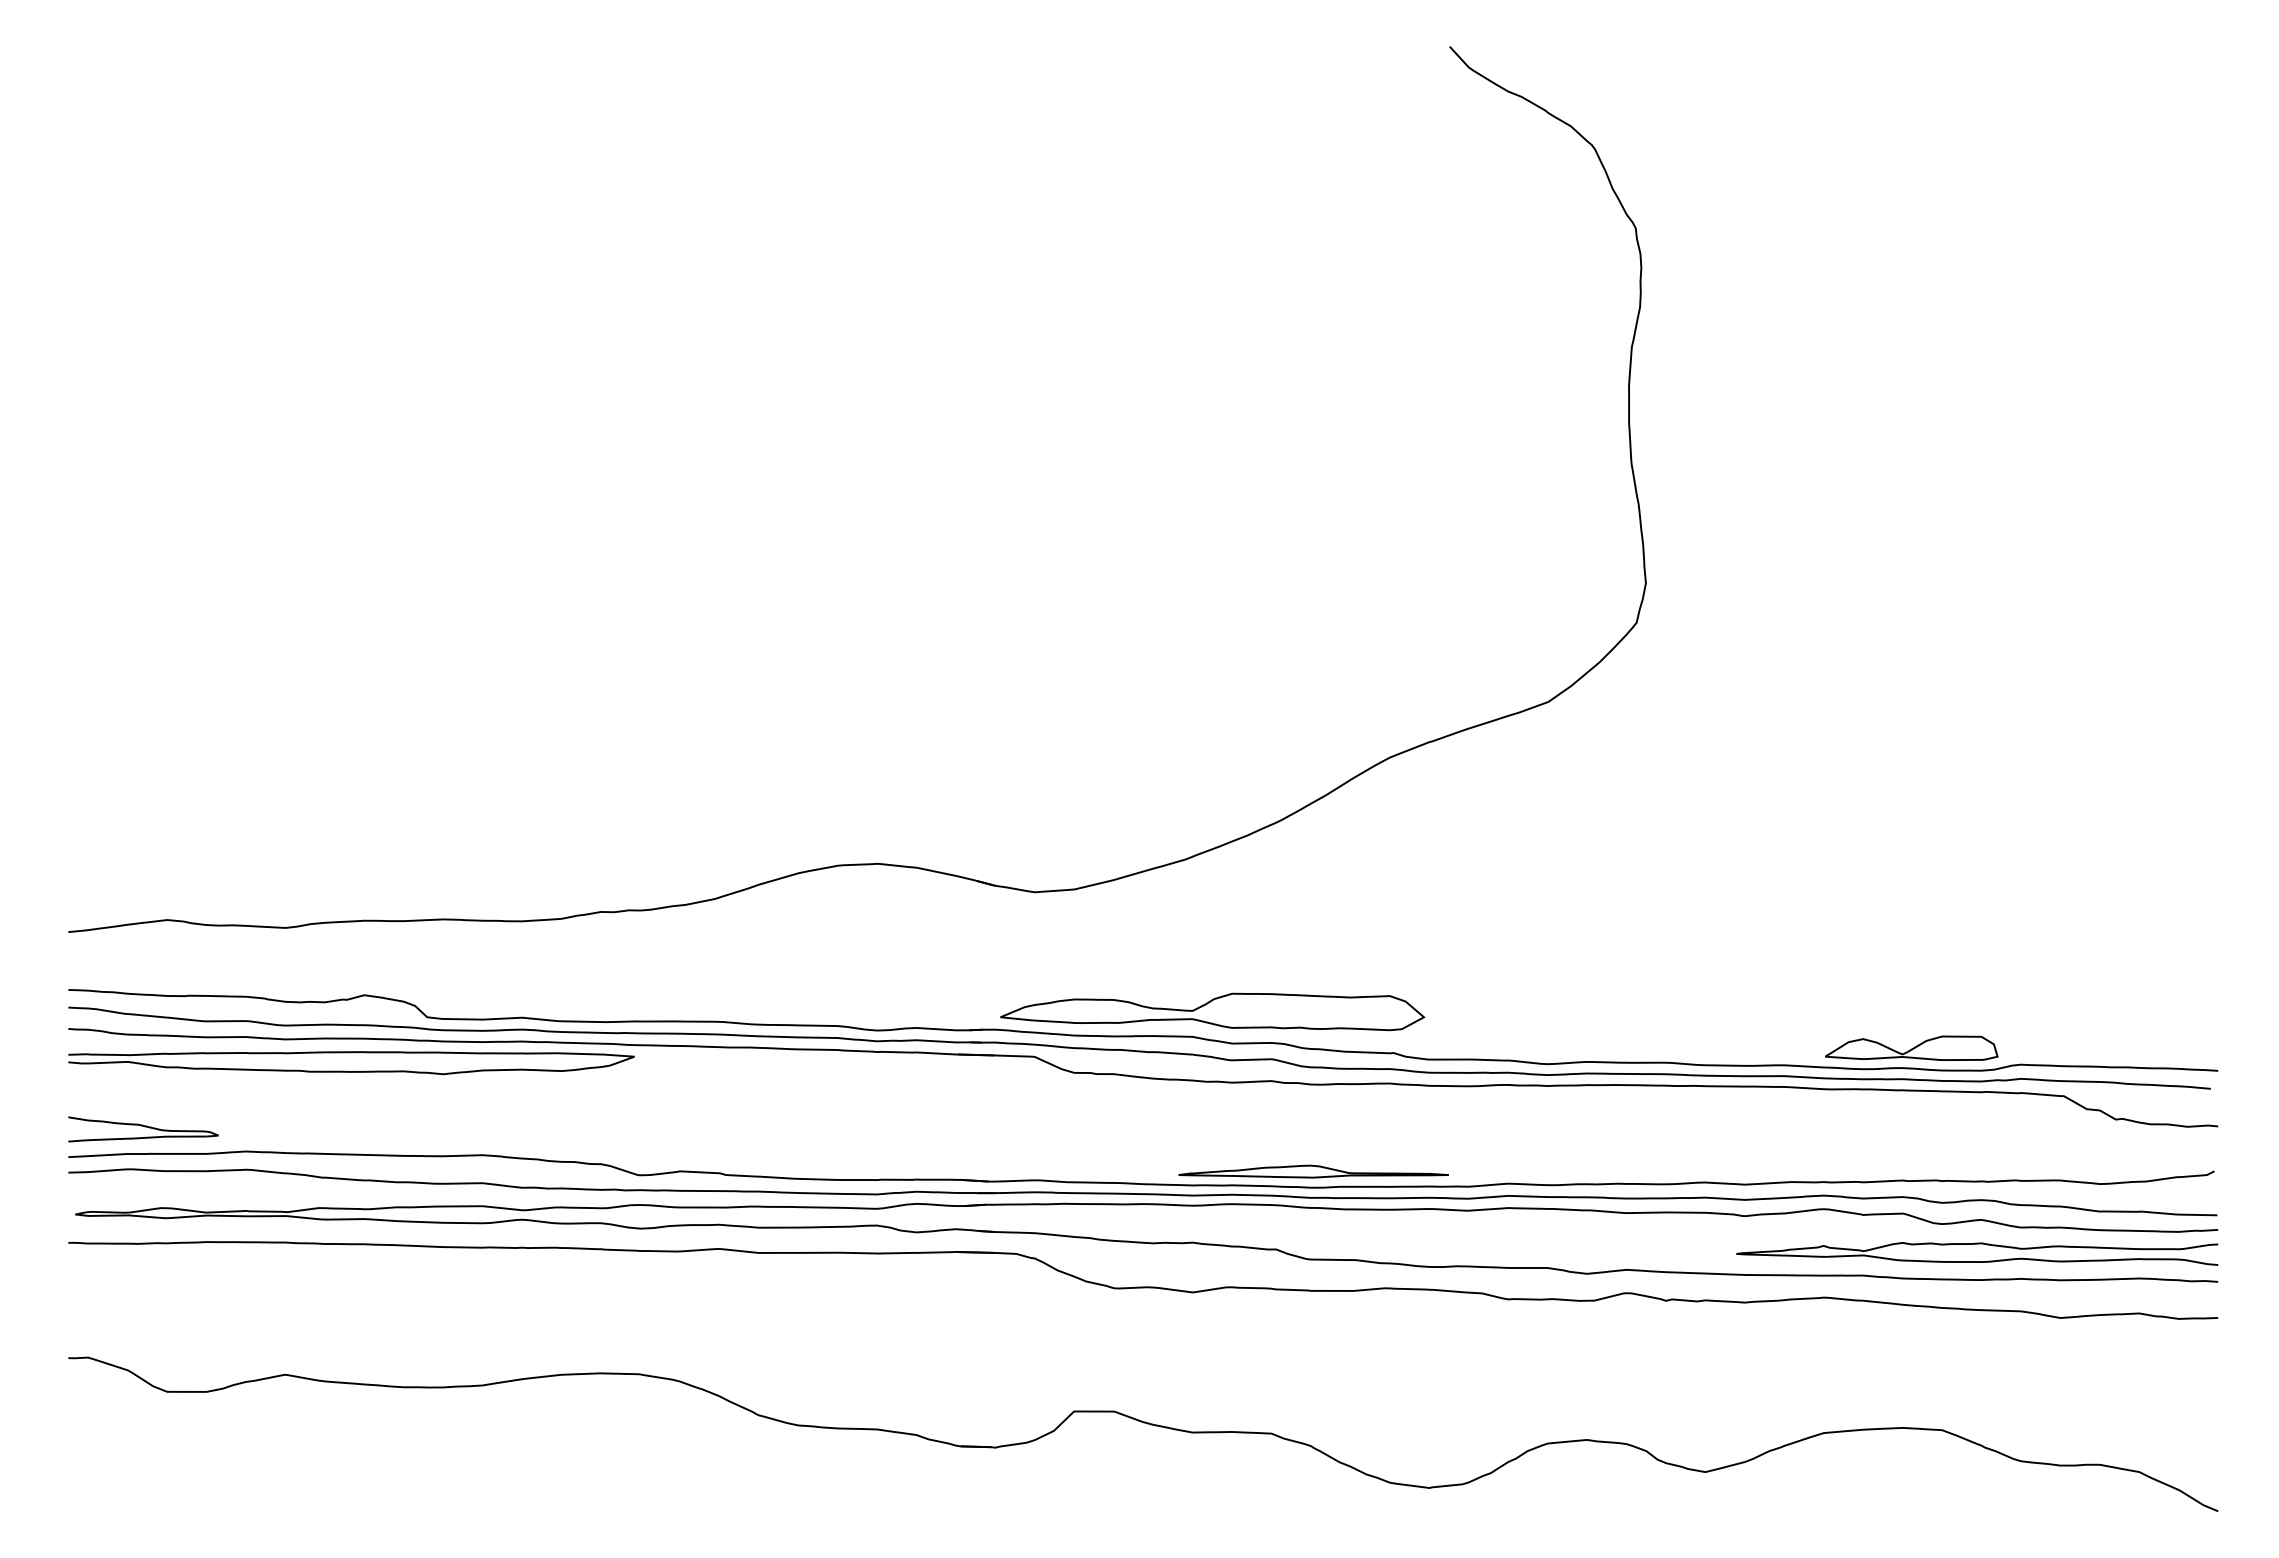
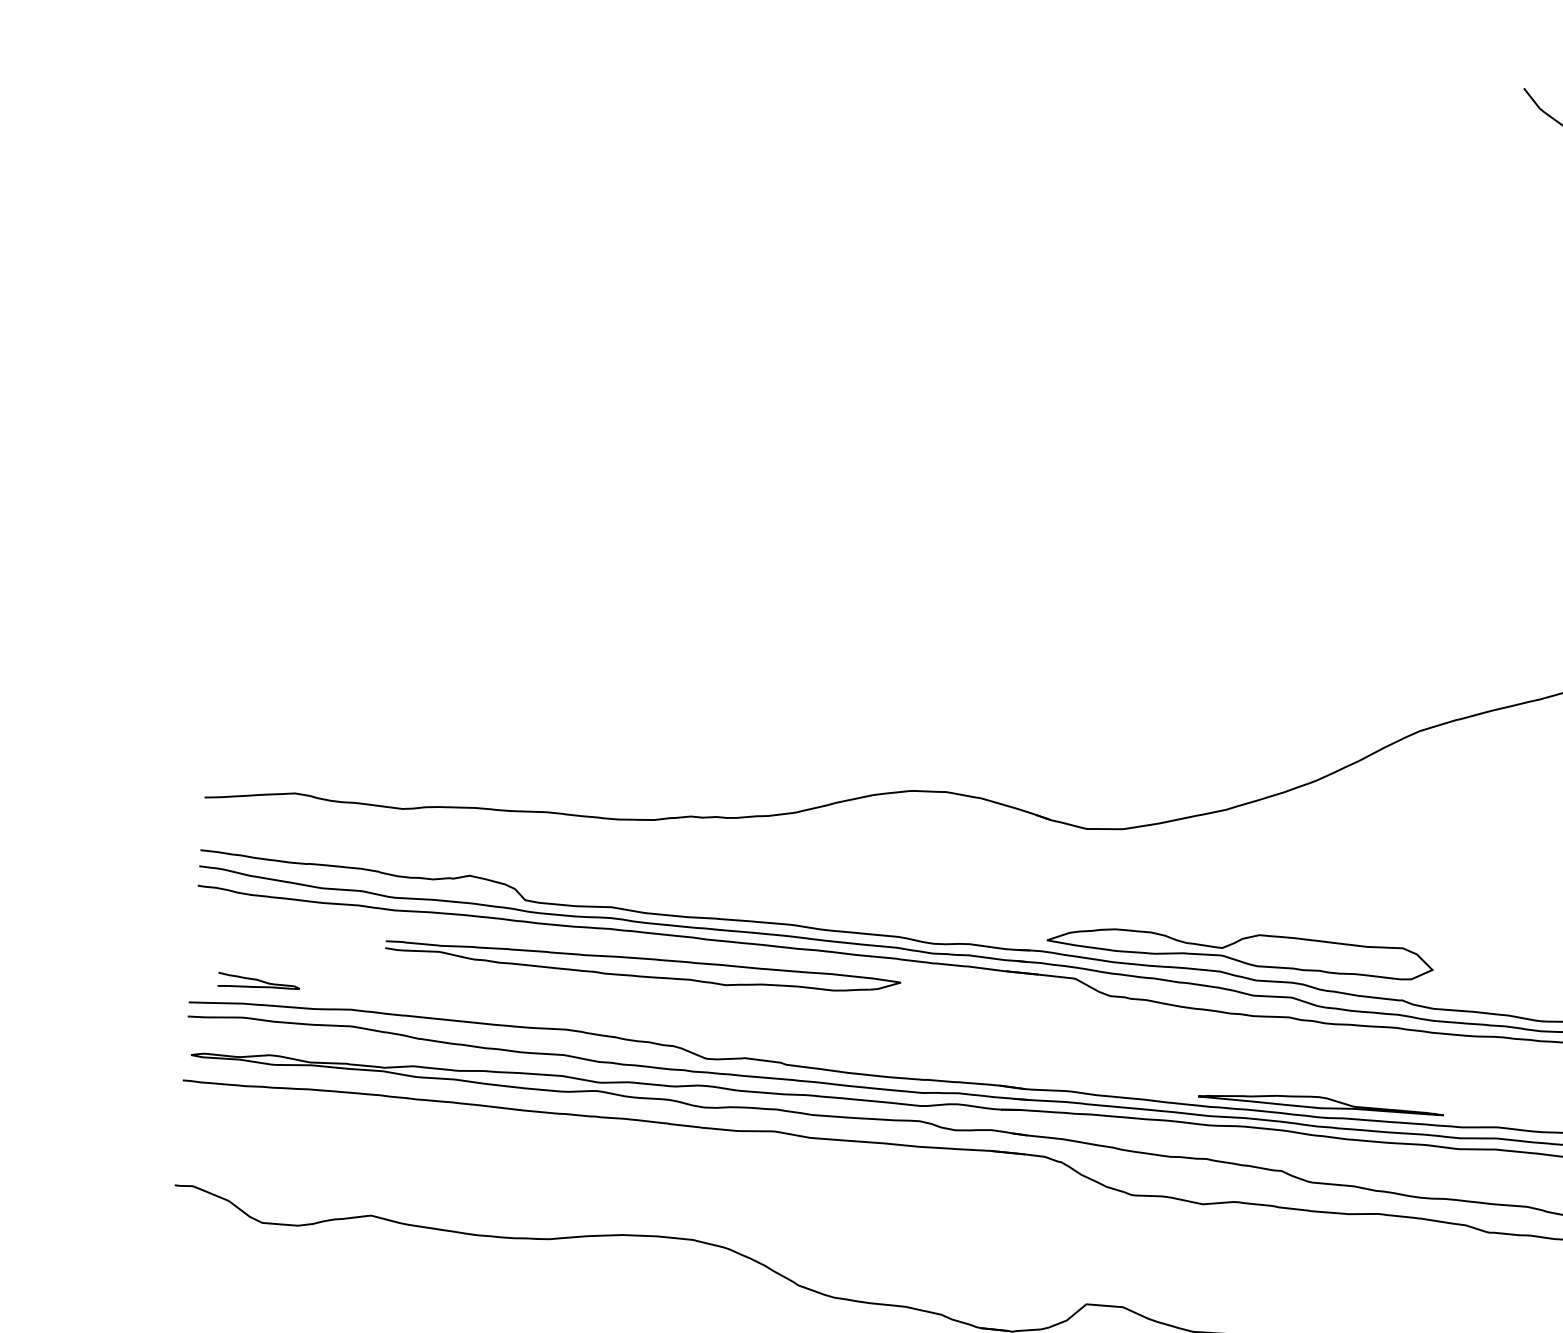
part: (351, 1071) -> (642, 976), moved
part: (143, 1129) -> (259, 982), size x0.6

